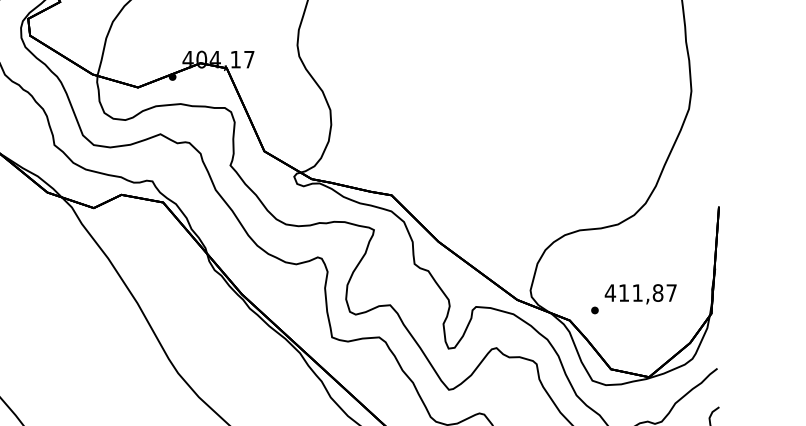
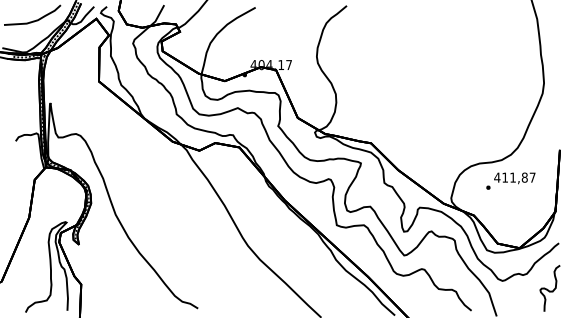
text: (633, 297) -> (510, 180), moved

